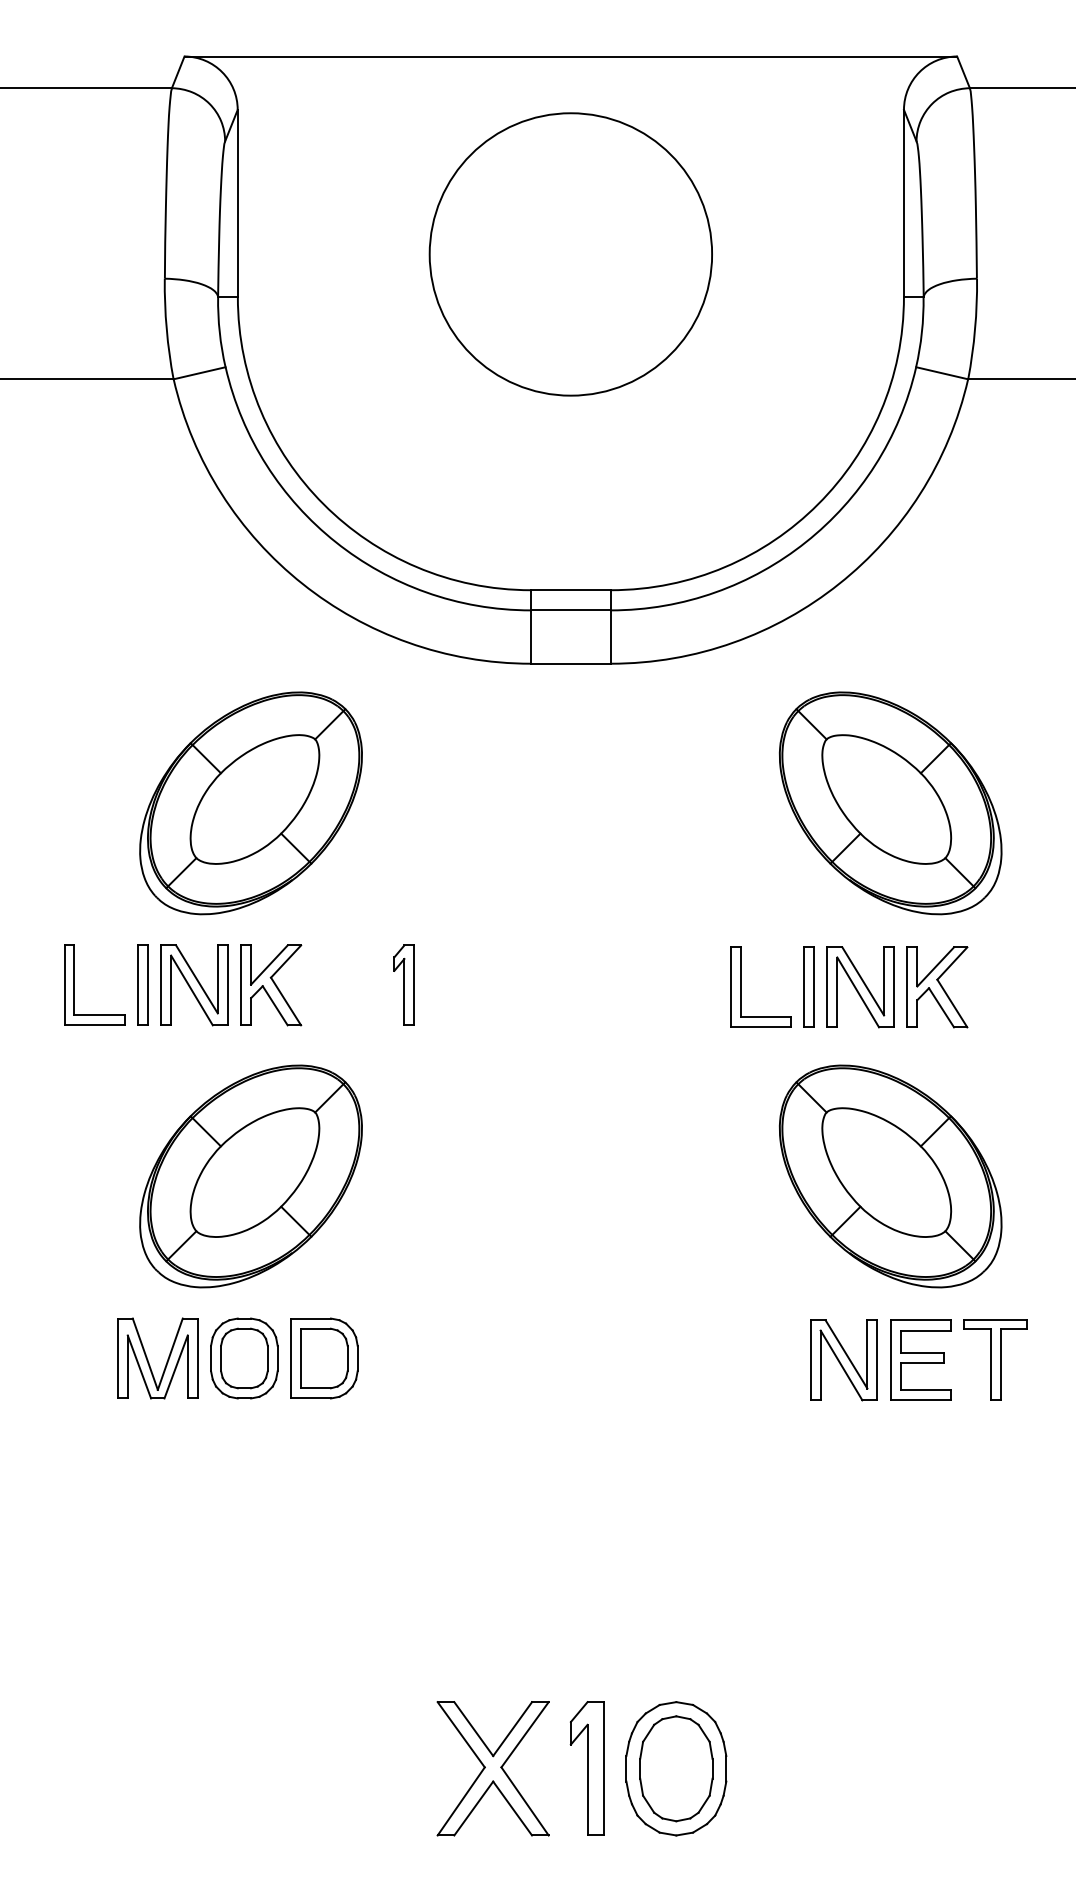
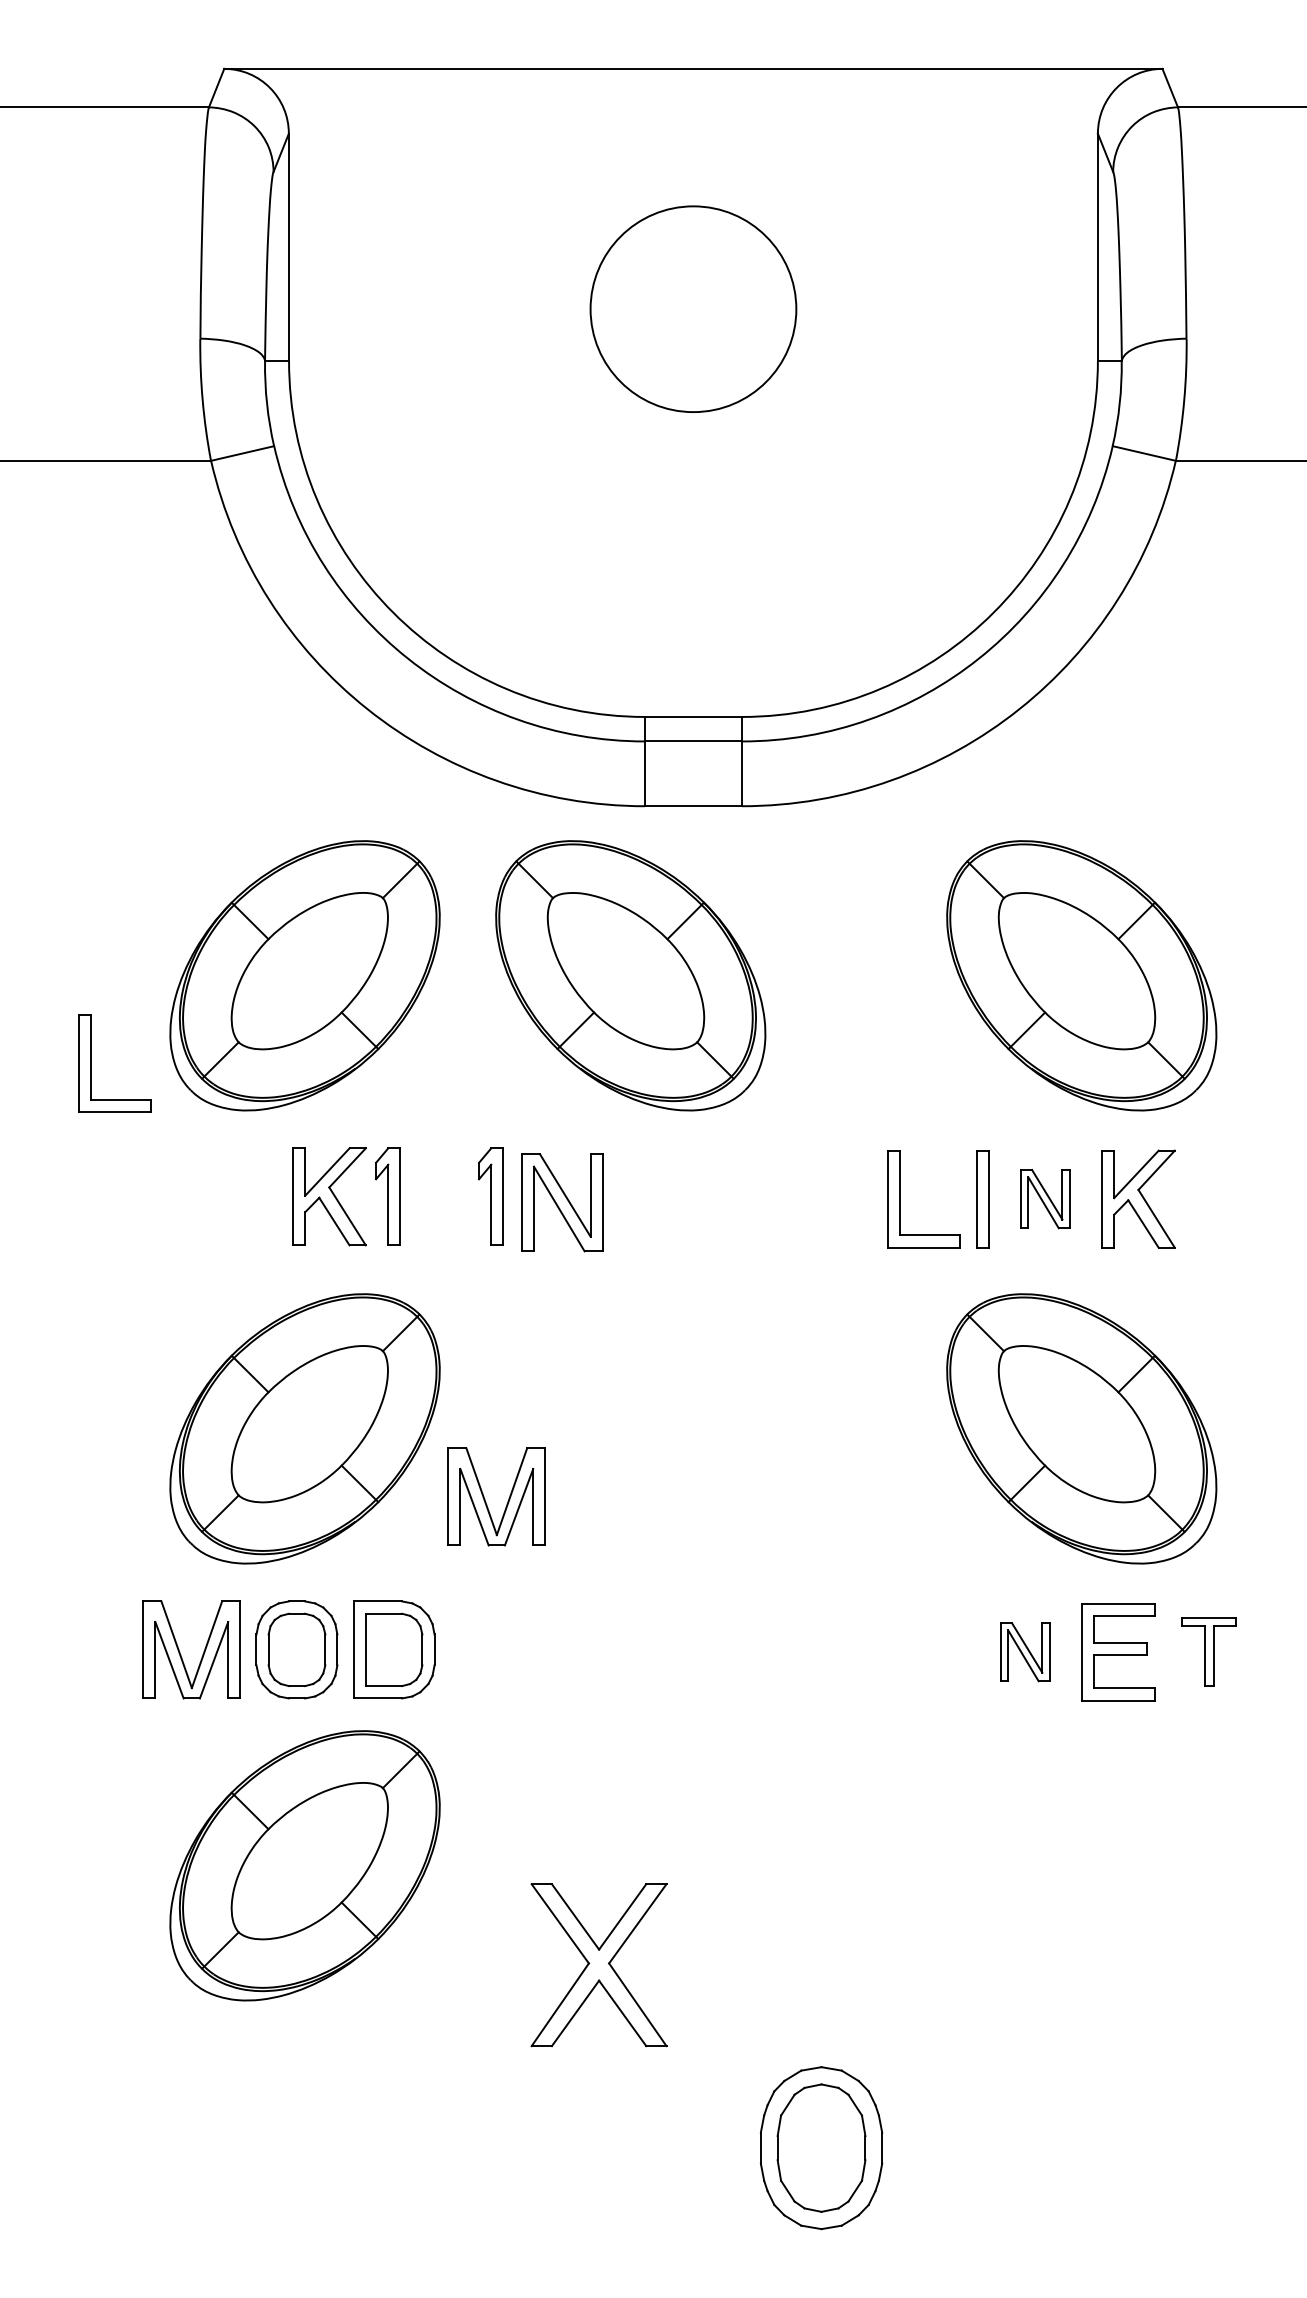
circle: (570, 253) -> (693, 308), size x0.6
part: (519, 803) -> (630, 975), added
part: (75, 985) -> (91, 1063), moved
part: (142, 985) -> (173, 1196), removed
part: (194, 985) -> (562, 1202), moved
part: (318, 985) -> (387, 1196), added
part: (860, 986) -> (1045, 1198), size x0.6
part: (400, 1236) -> (486, 1501), added
part: (844, 1359) -> (1025, 1651), size x0.6
part: (995, 1360) -> (1209, 1652), size x0.7
part: (250, 1536) -> (304, 1865), added
part: (587, 1768) -> (713, 2147), removed
part: (492, 1769) -> (598, 1965), moved

